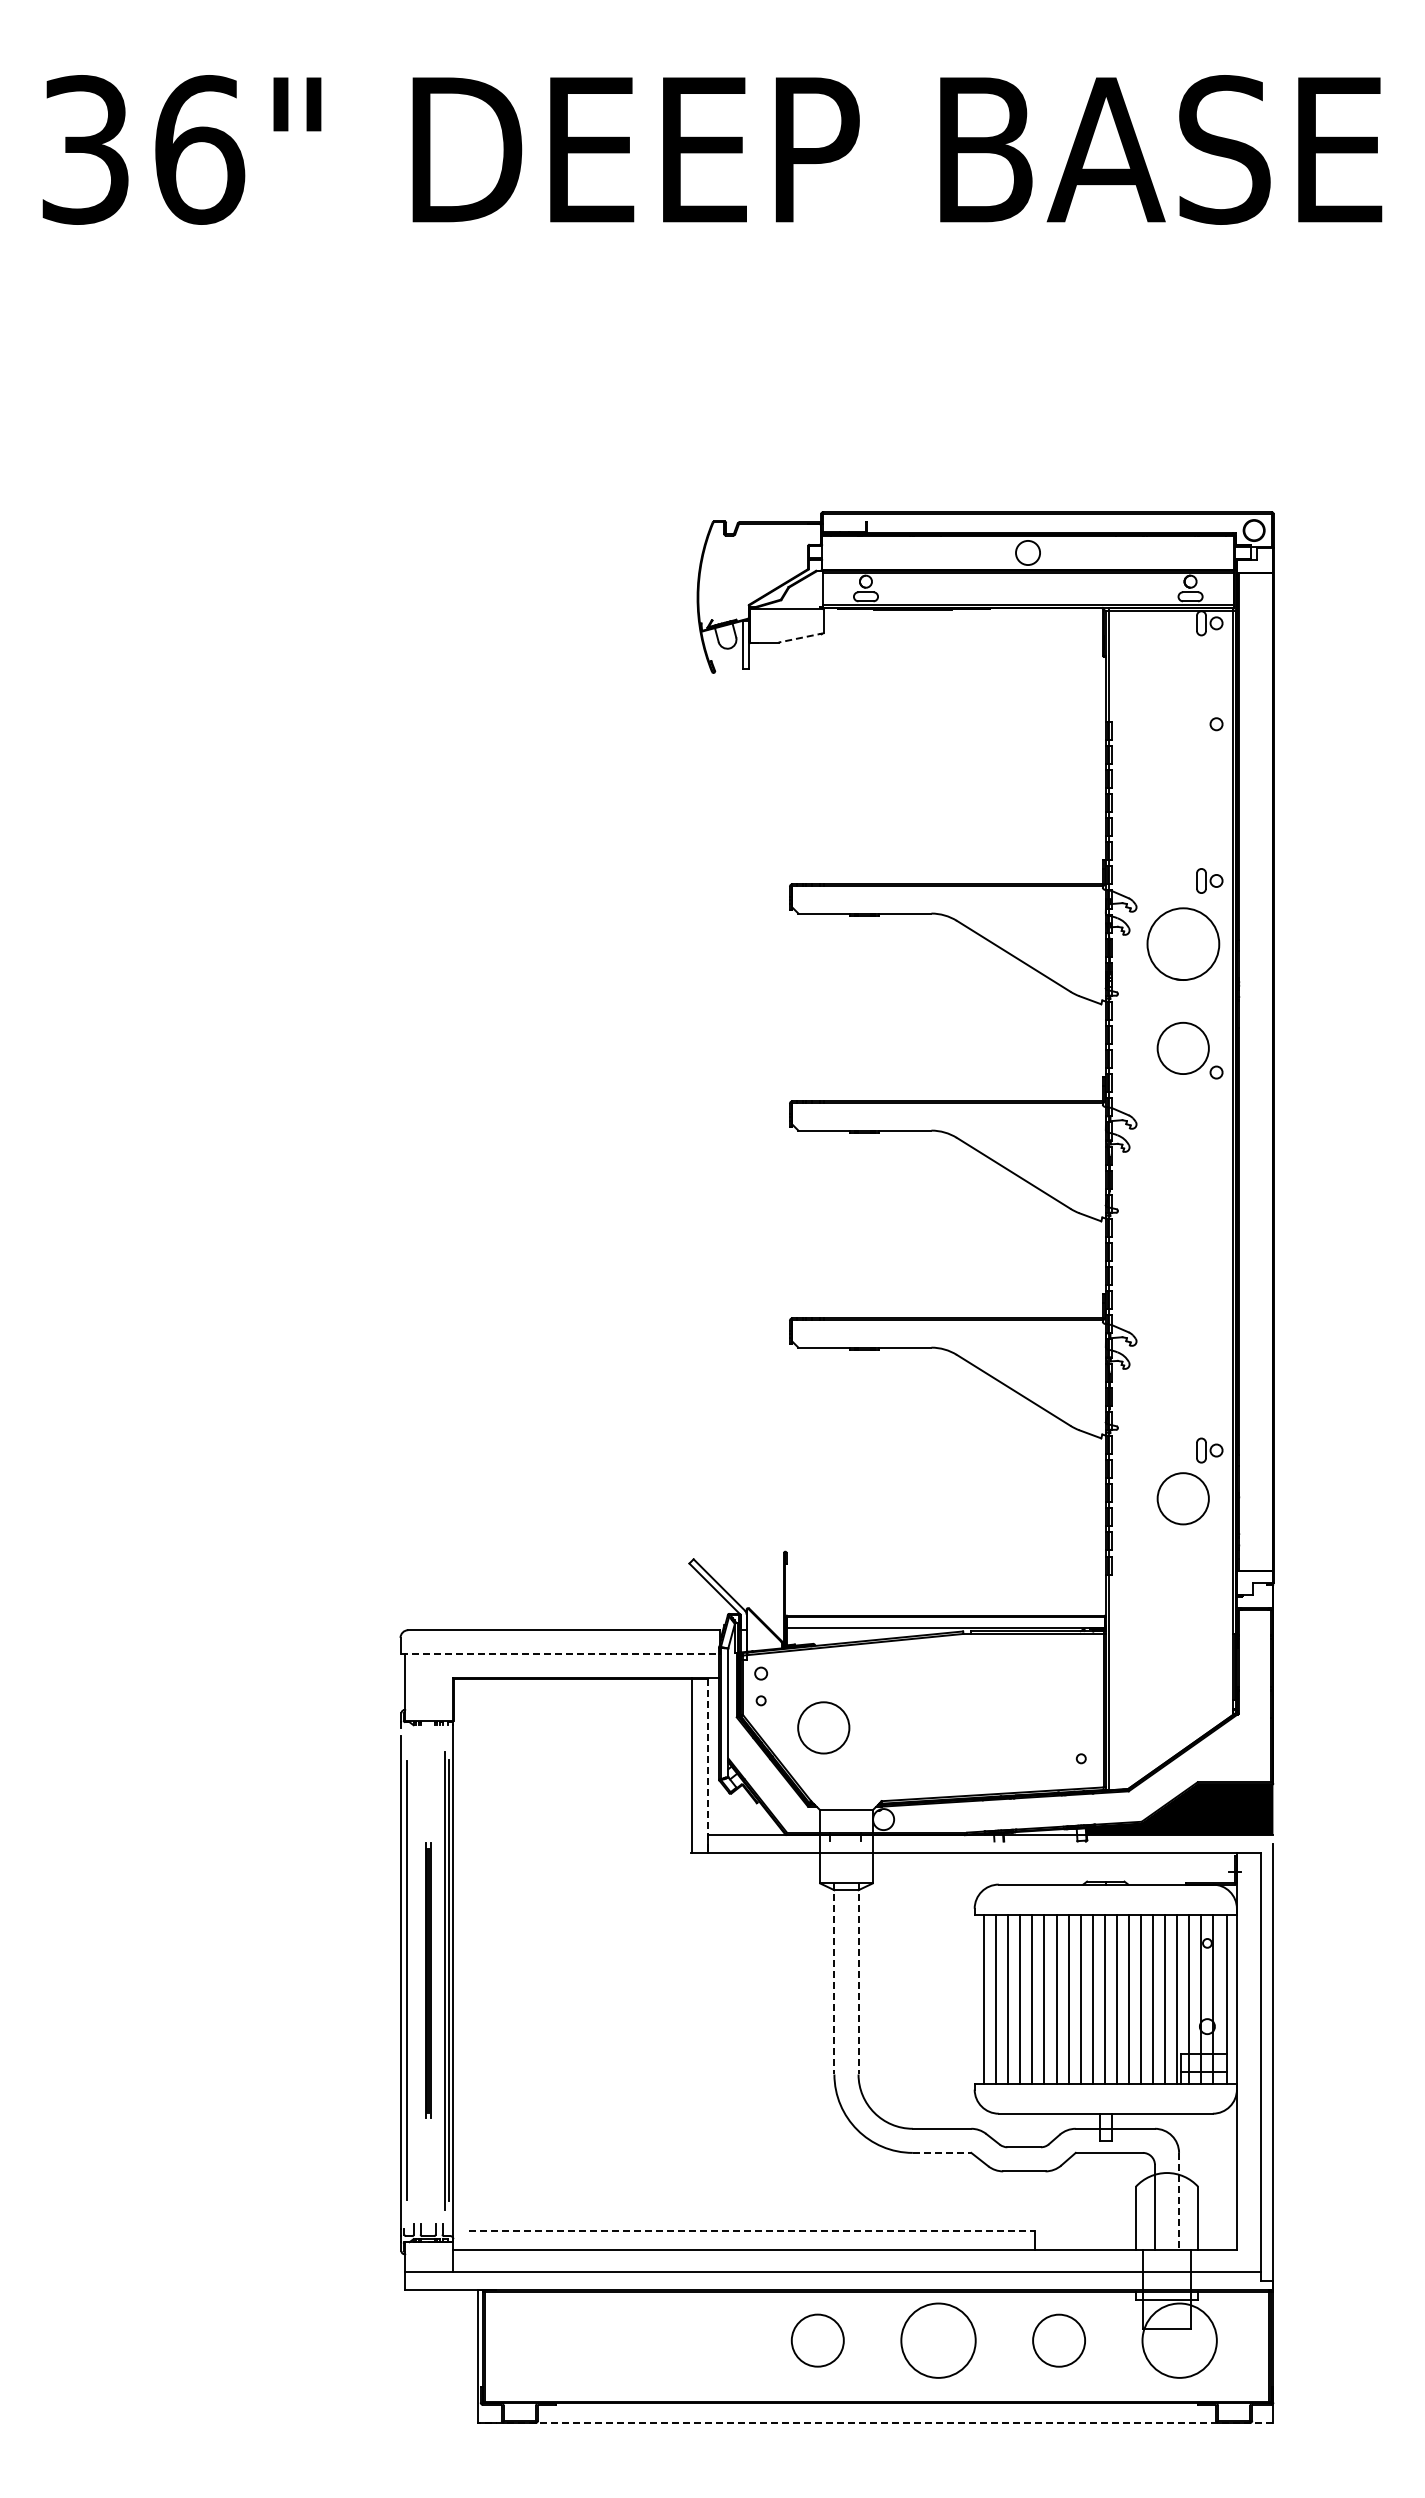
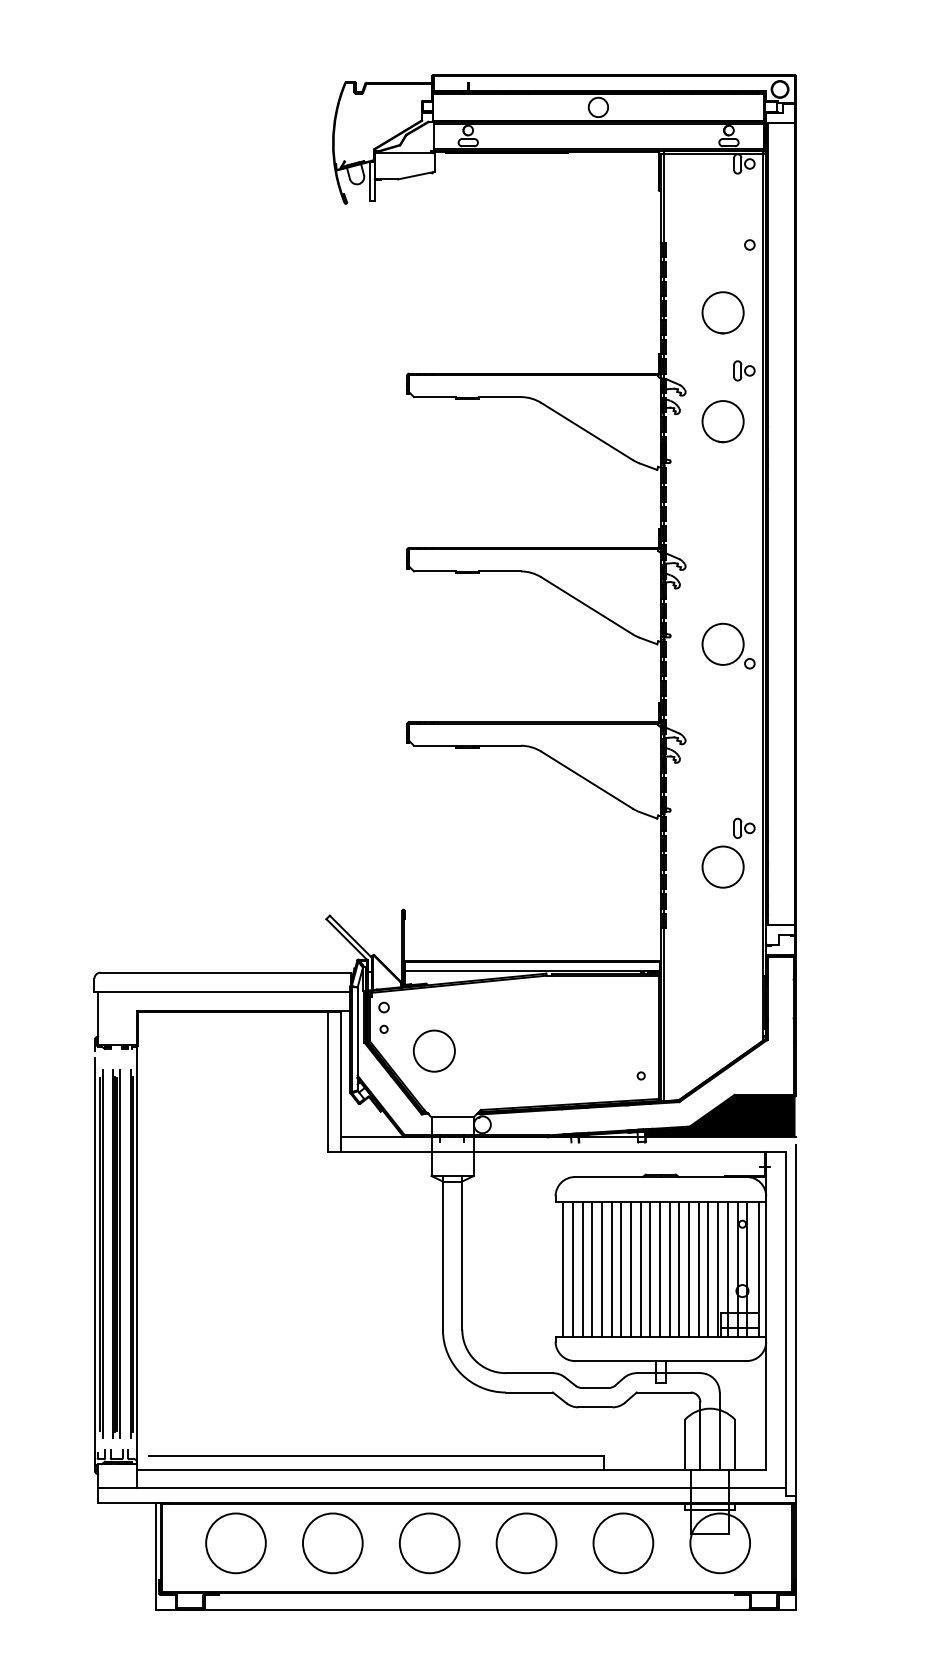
line: (801, 637) -> (416, 175), dashed -> solid
circle: (1182, 808) -> (722, 312), added
circle: (1182, 943) -> (722, 421), size x0.71
part: (1189, 1050) -> (728, 646), moved
line: (560, 1654) -> (222, 992), dashed -> solid
line: (707, 1766) -> (340, 1082), dashed -> solid
line: (834, 1978) -> (442, 1252), dashed -> solid
line: (858, 1978) -> (462, 1252), dashed -> solid
line: (410, 1980) -> (102, 1254), added
part: (428, 1980) -> (116, 1254), size x1.67
line: (942, 2152) -> (529, 1392), dashed -> solid
line: (1179, 2201) -> (720, 1431), dashed -> solid
line: (751, 2231) -> (376, 1455), dashed -> solid
circle: (576, 2340) -> (235, 1543), added
circle: (697, 2340) -> (332, 1543), added
circle: (817, 2340) -> (429, 1543), size x1.43
circle: (1058, 2340) -> (622, 1543), size x1.43
line: (875, 2423) -> (475, 1609), dashed -> solid

